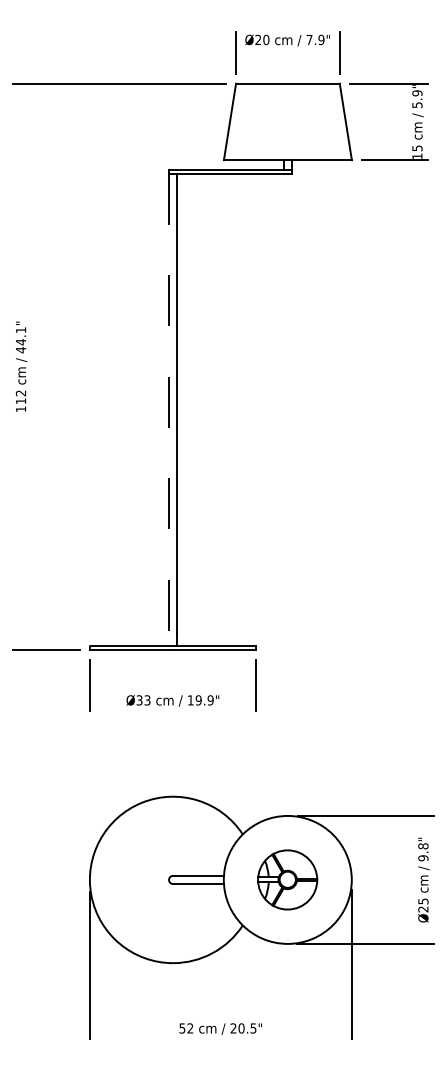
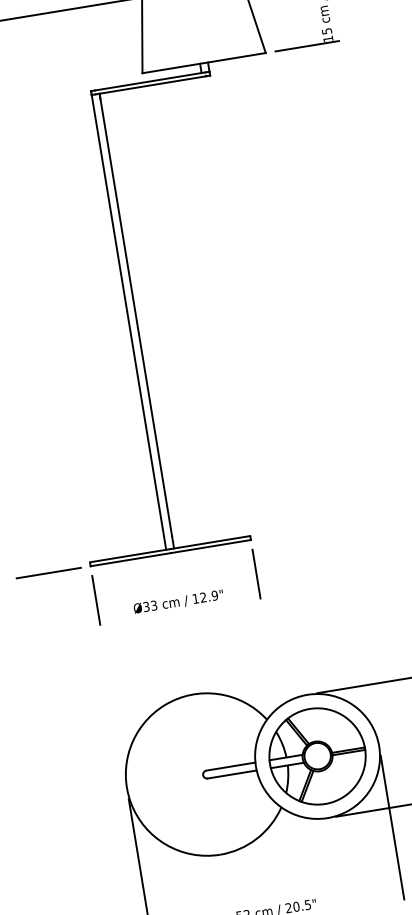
line: (169, 410) -> (129, 322), dashed -> solid
text: (198, 700) -> (203, 597), 19.9" -> 12.9"
part: (287, 879) -> (317, 756), size x1.67

